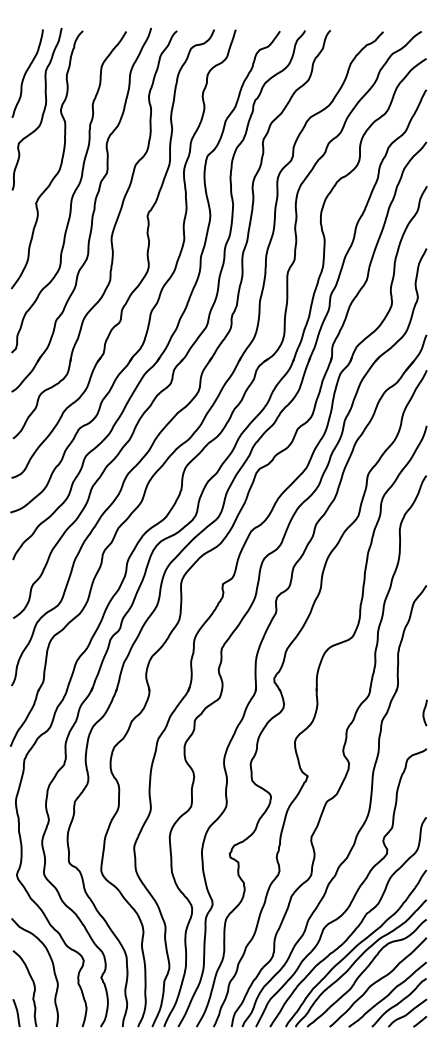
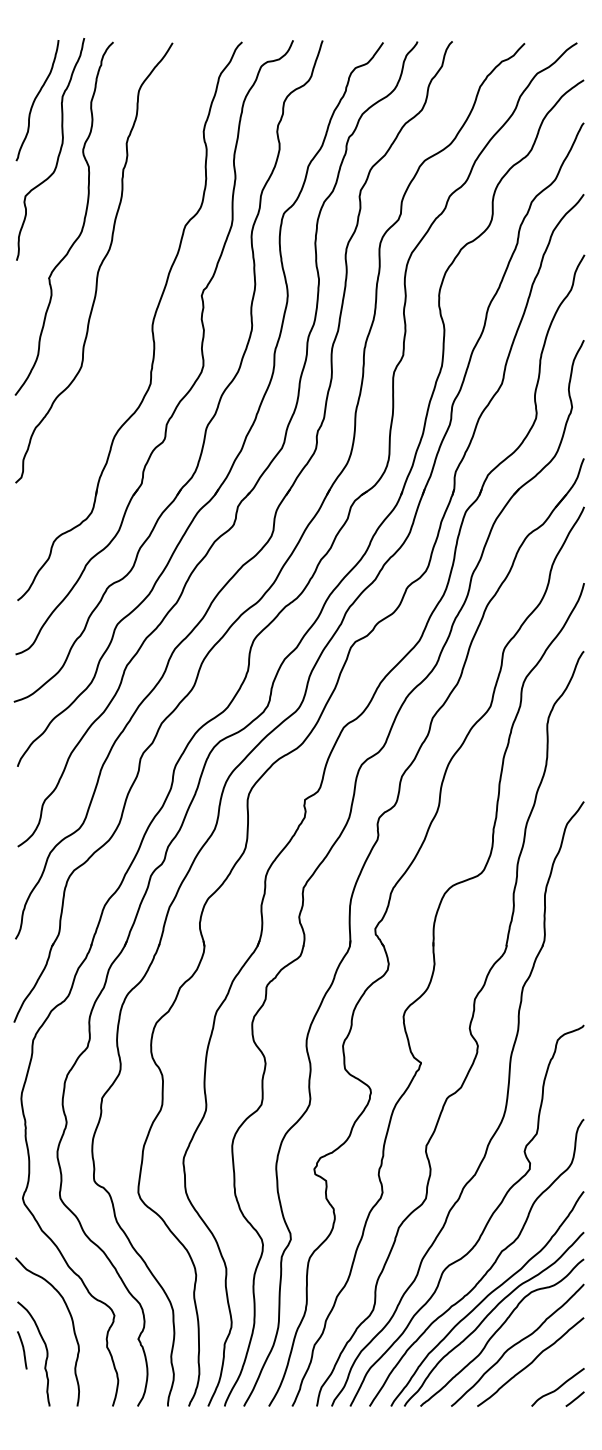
part: (92, 213) -> (126, 291), removed
curve: (424, 713) -> (580, 976), removed
curve: (399, 1002) -> (546, 1372), removed
curve: (16, 1012) -> (22, 1349), moved

